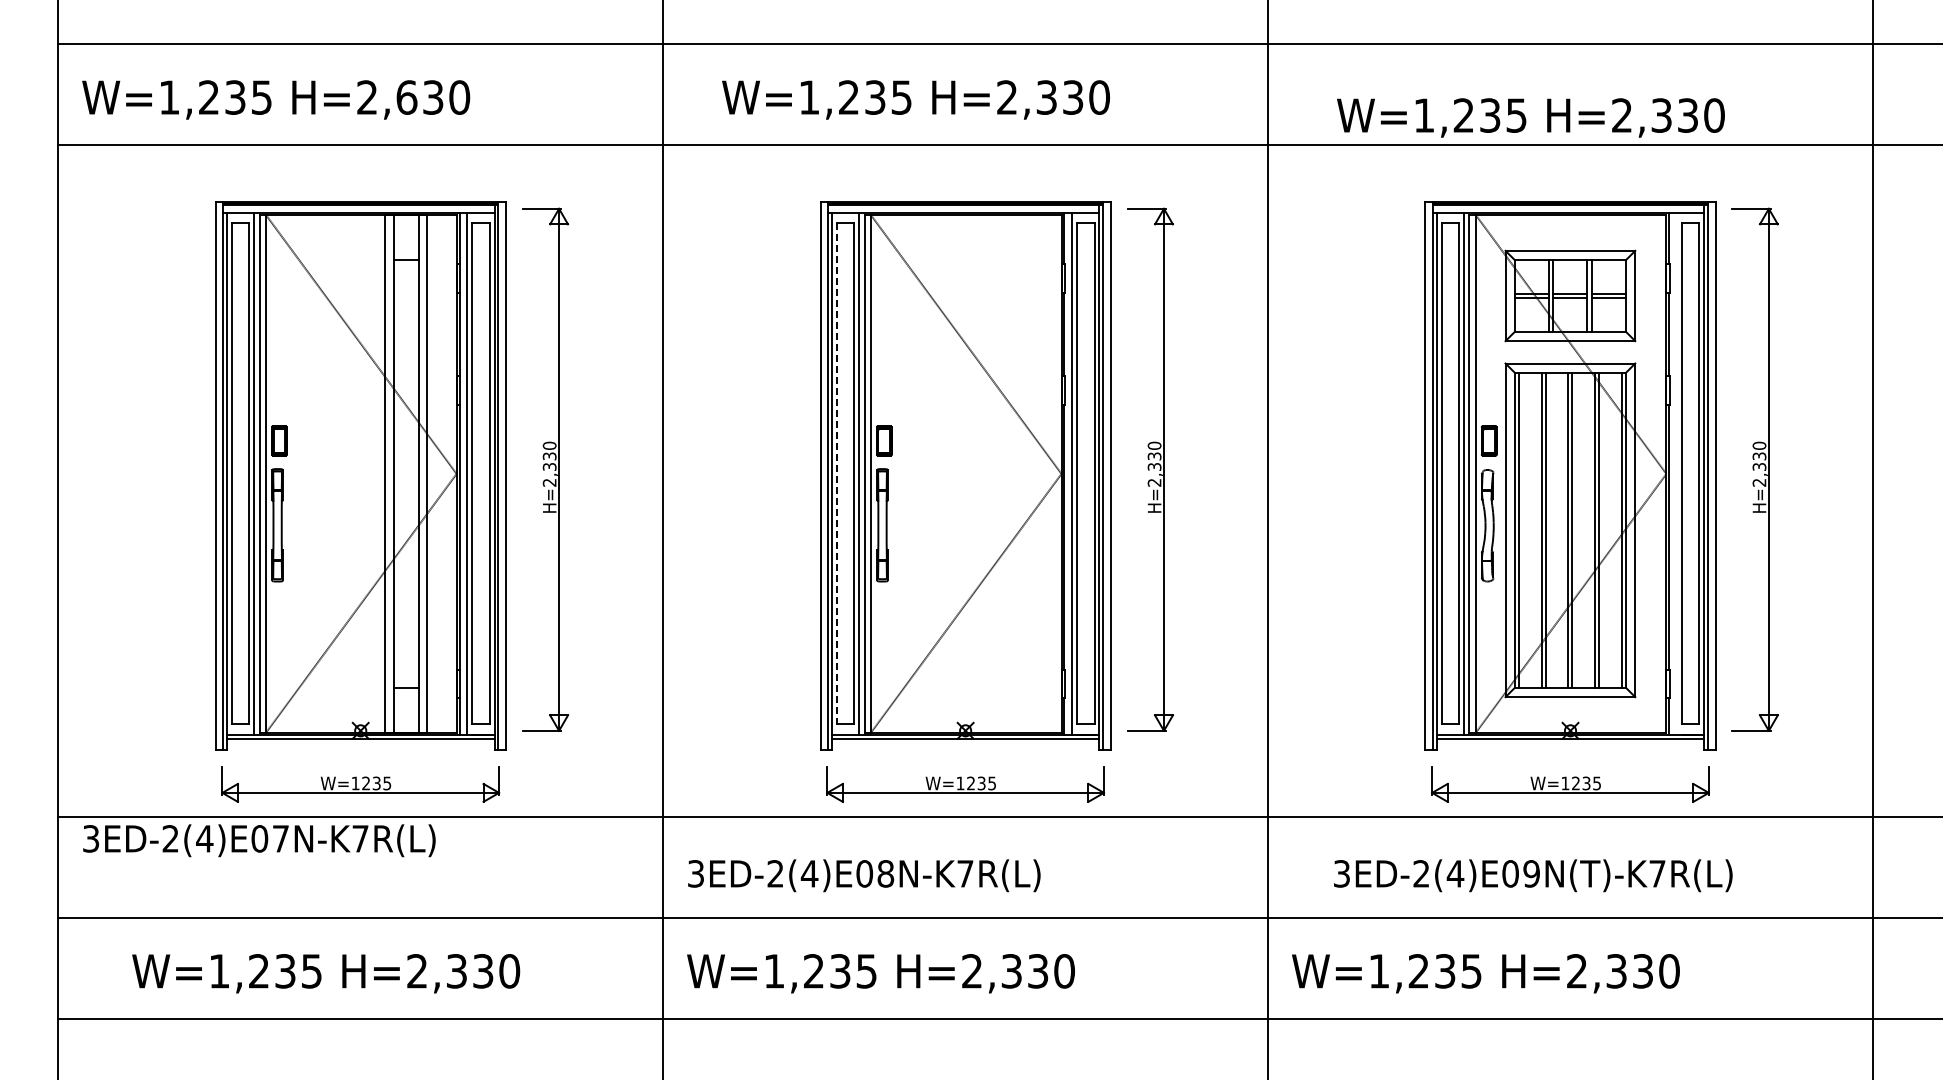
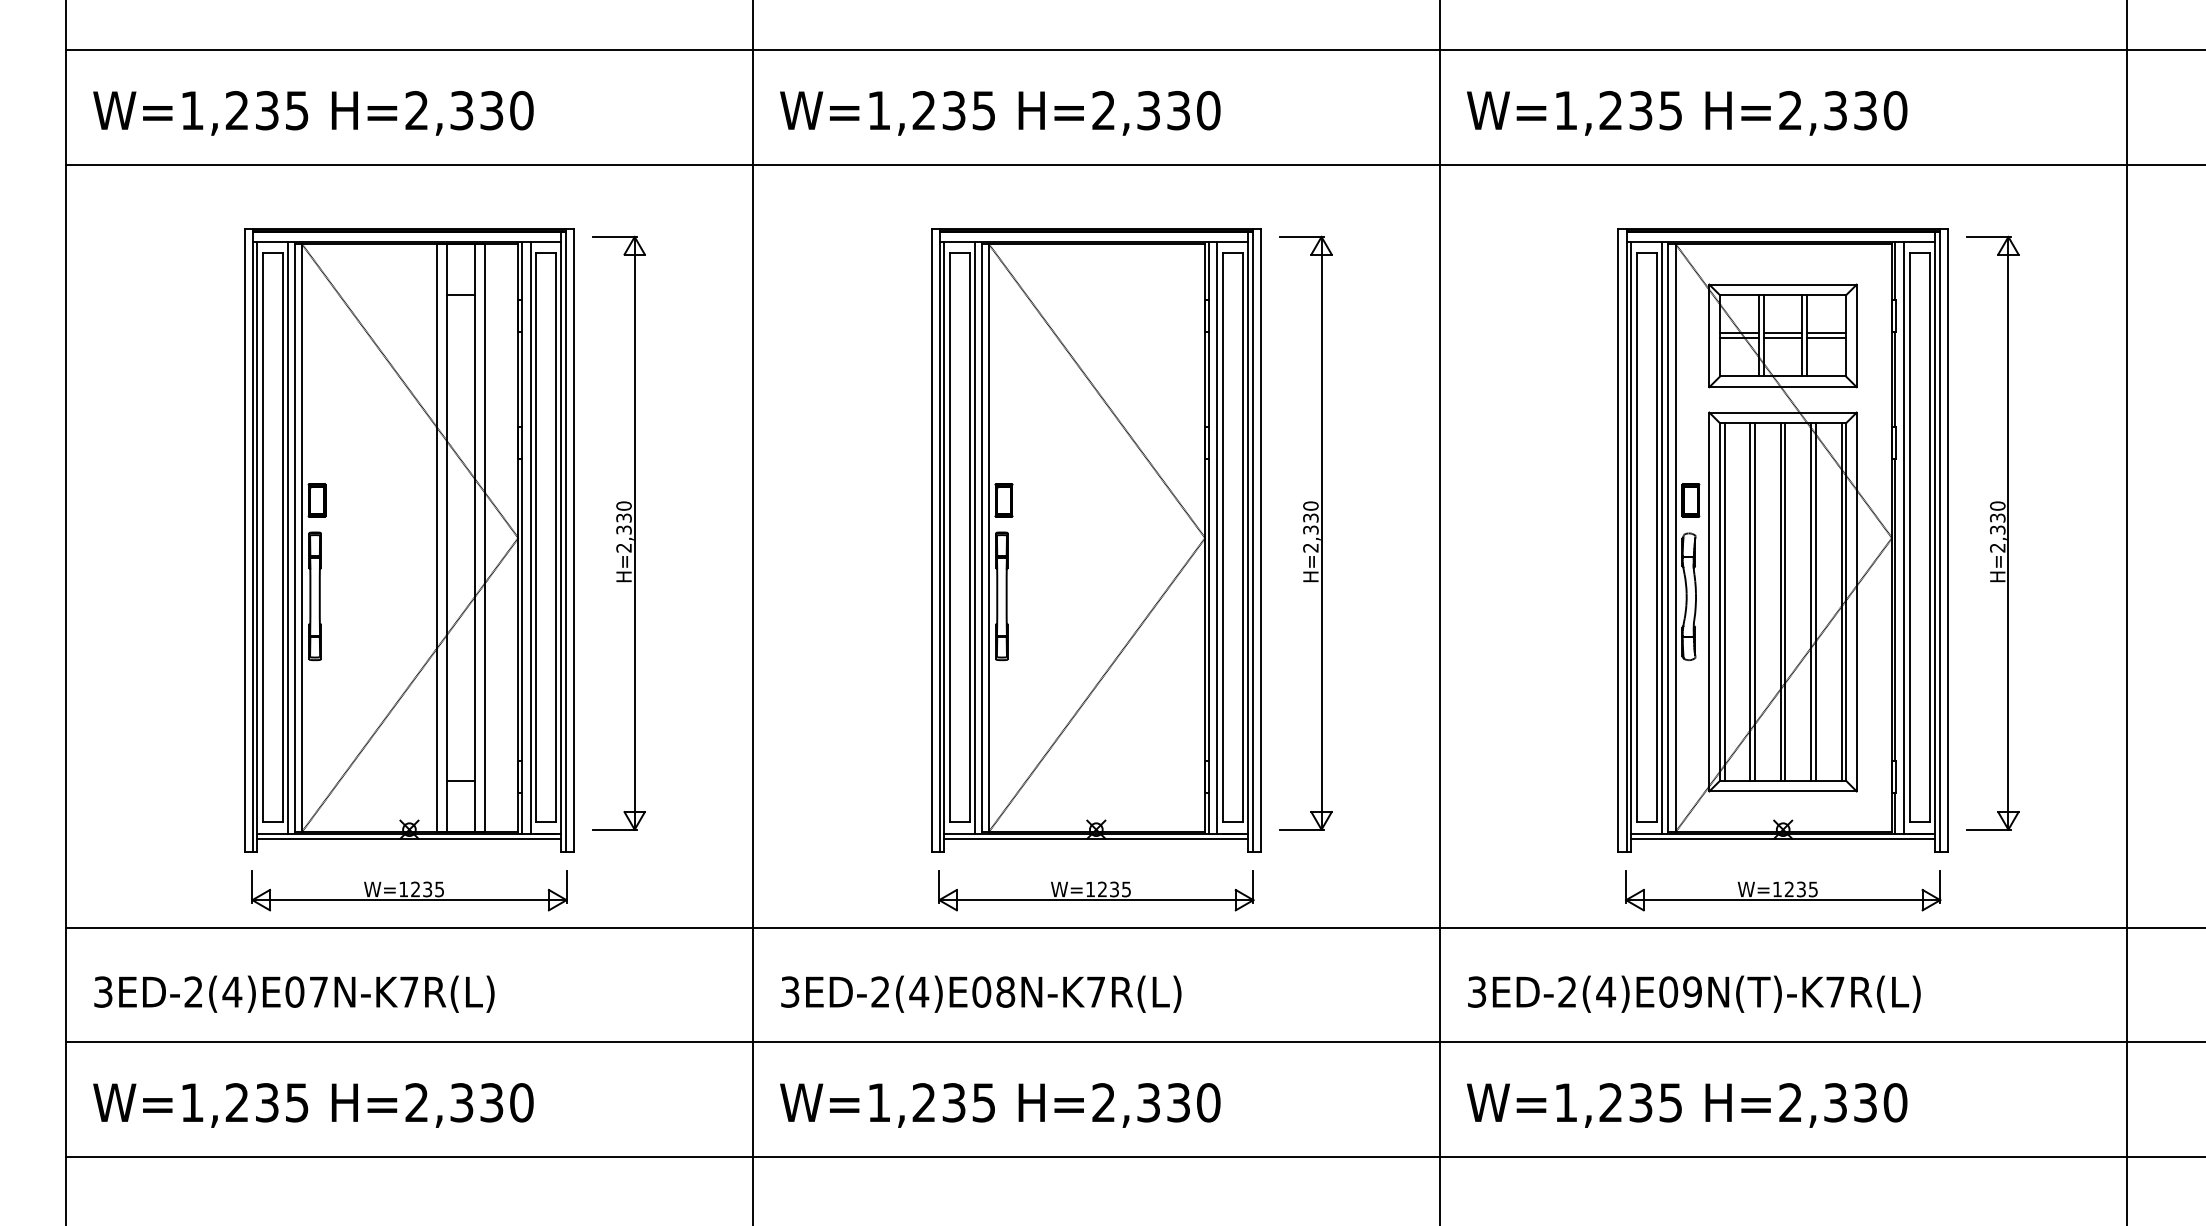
text: (406, 97) -> (461, 110), H=2,630 -> H=2,330
text: (915, 99) -> (999, 112), moved
text: (1530, 117) -> (1686, 112), moved
line: (836, 473) -> (949, 537), dashed -> solid
line: (1677, 473) -> (1904, 537), added
text: (259, 840) -> (294, 993), moved
text: (1533, 875) -> (1694, 993), moved
text: (326, 973) -> (313, 1105), moved

